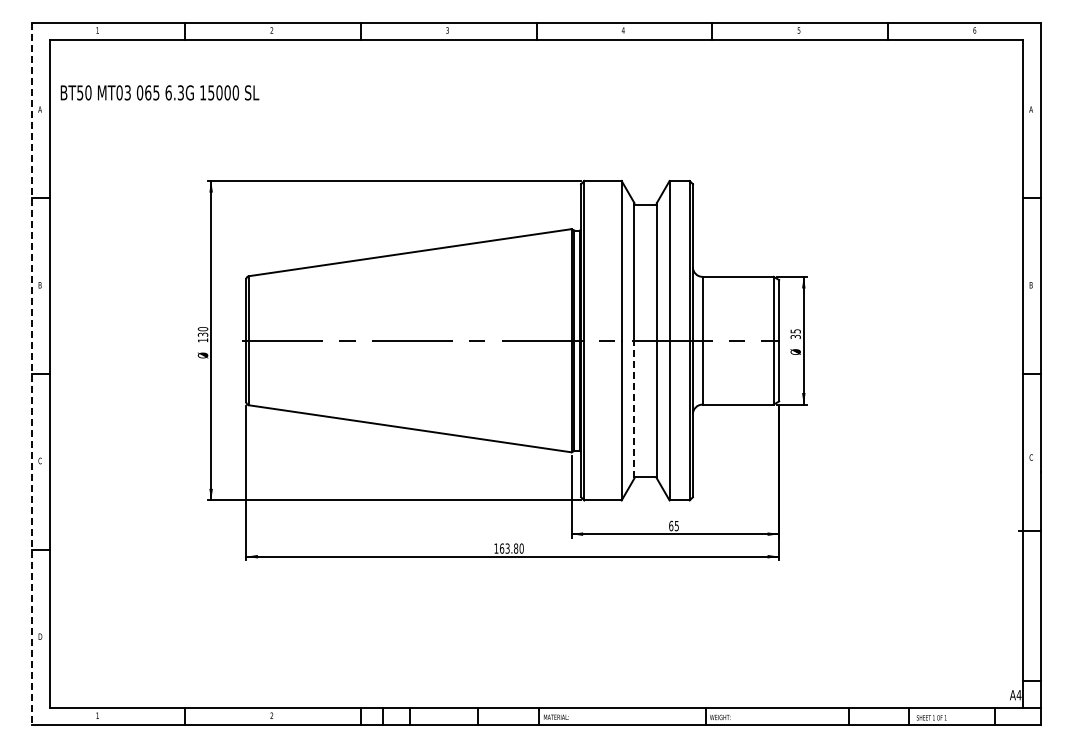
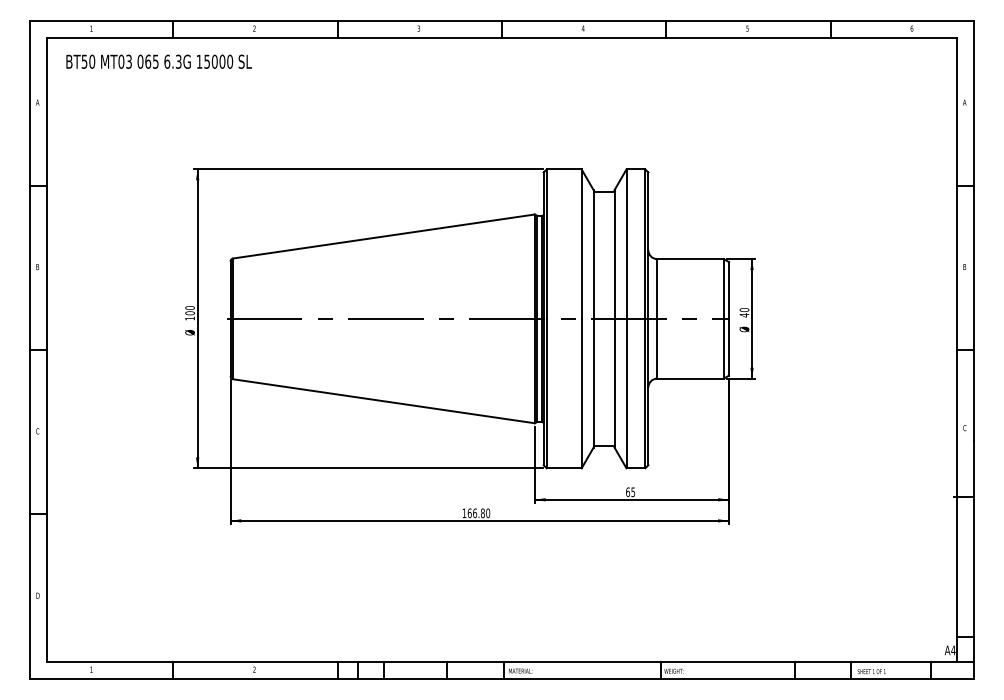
text: (159, 92) -> (158, 61), moved
text: (202, 334) -> (189, 313), 130 -> 100
text: (795, 334) -> (744, 313), 35 -> 40
line: (32, 374) -> (30, 350), dashed -> solid
line: (634, 409) -> (593, 383), dashed -> solid
text: (507, 548) -> (474, 513), 163.80 -> 166.80

